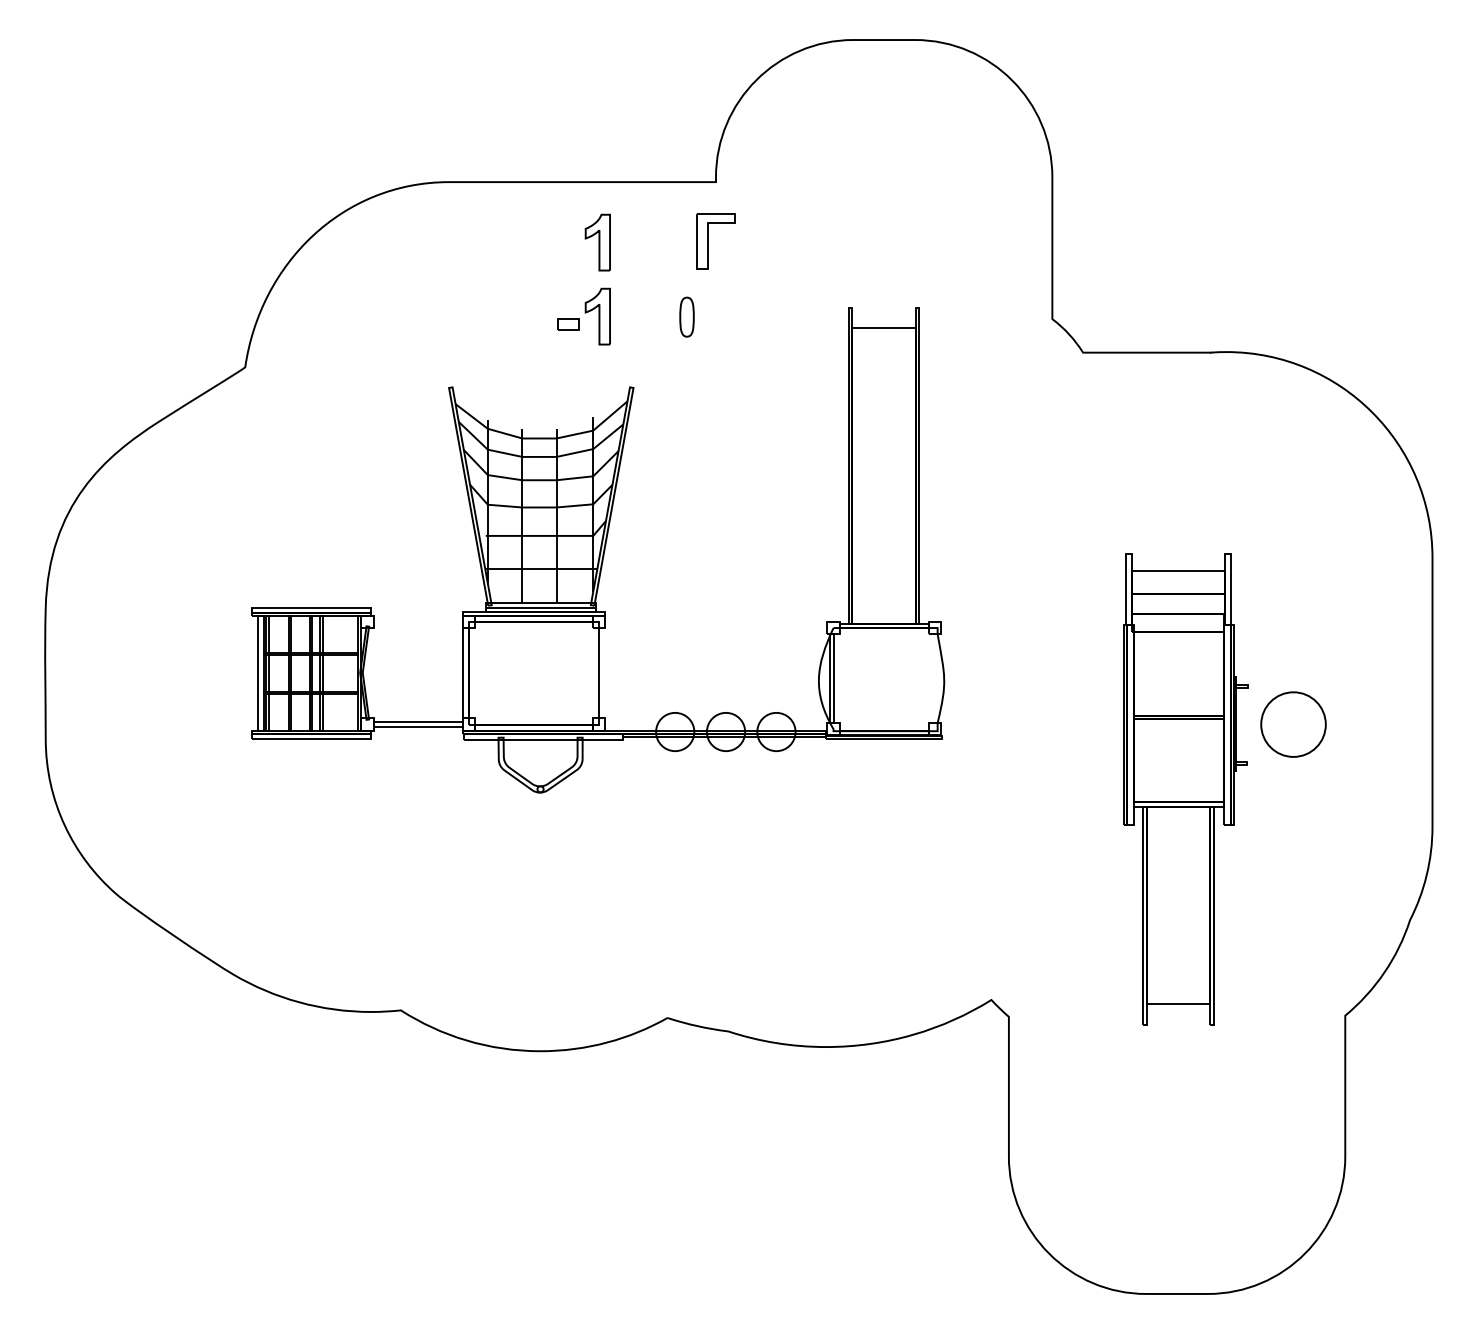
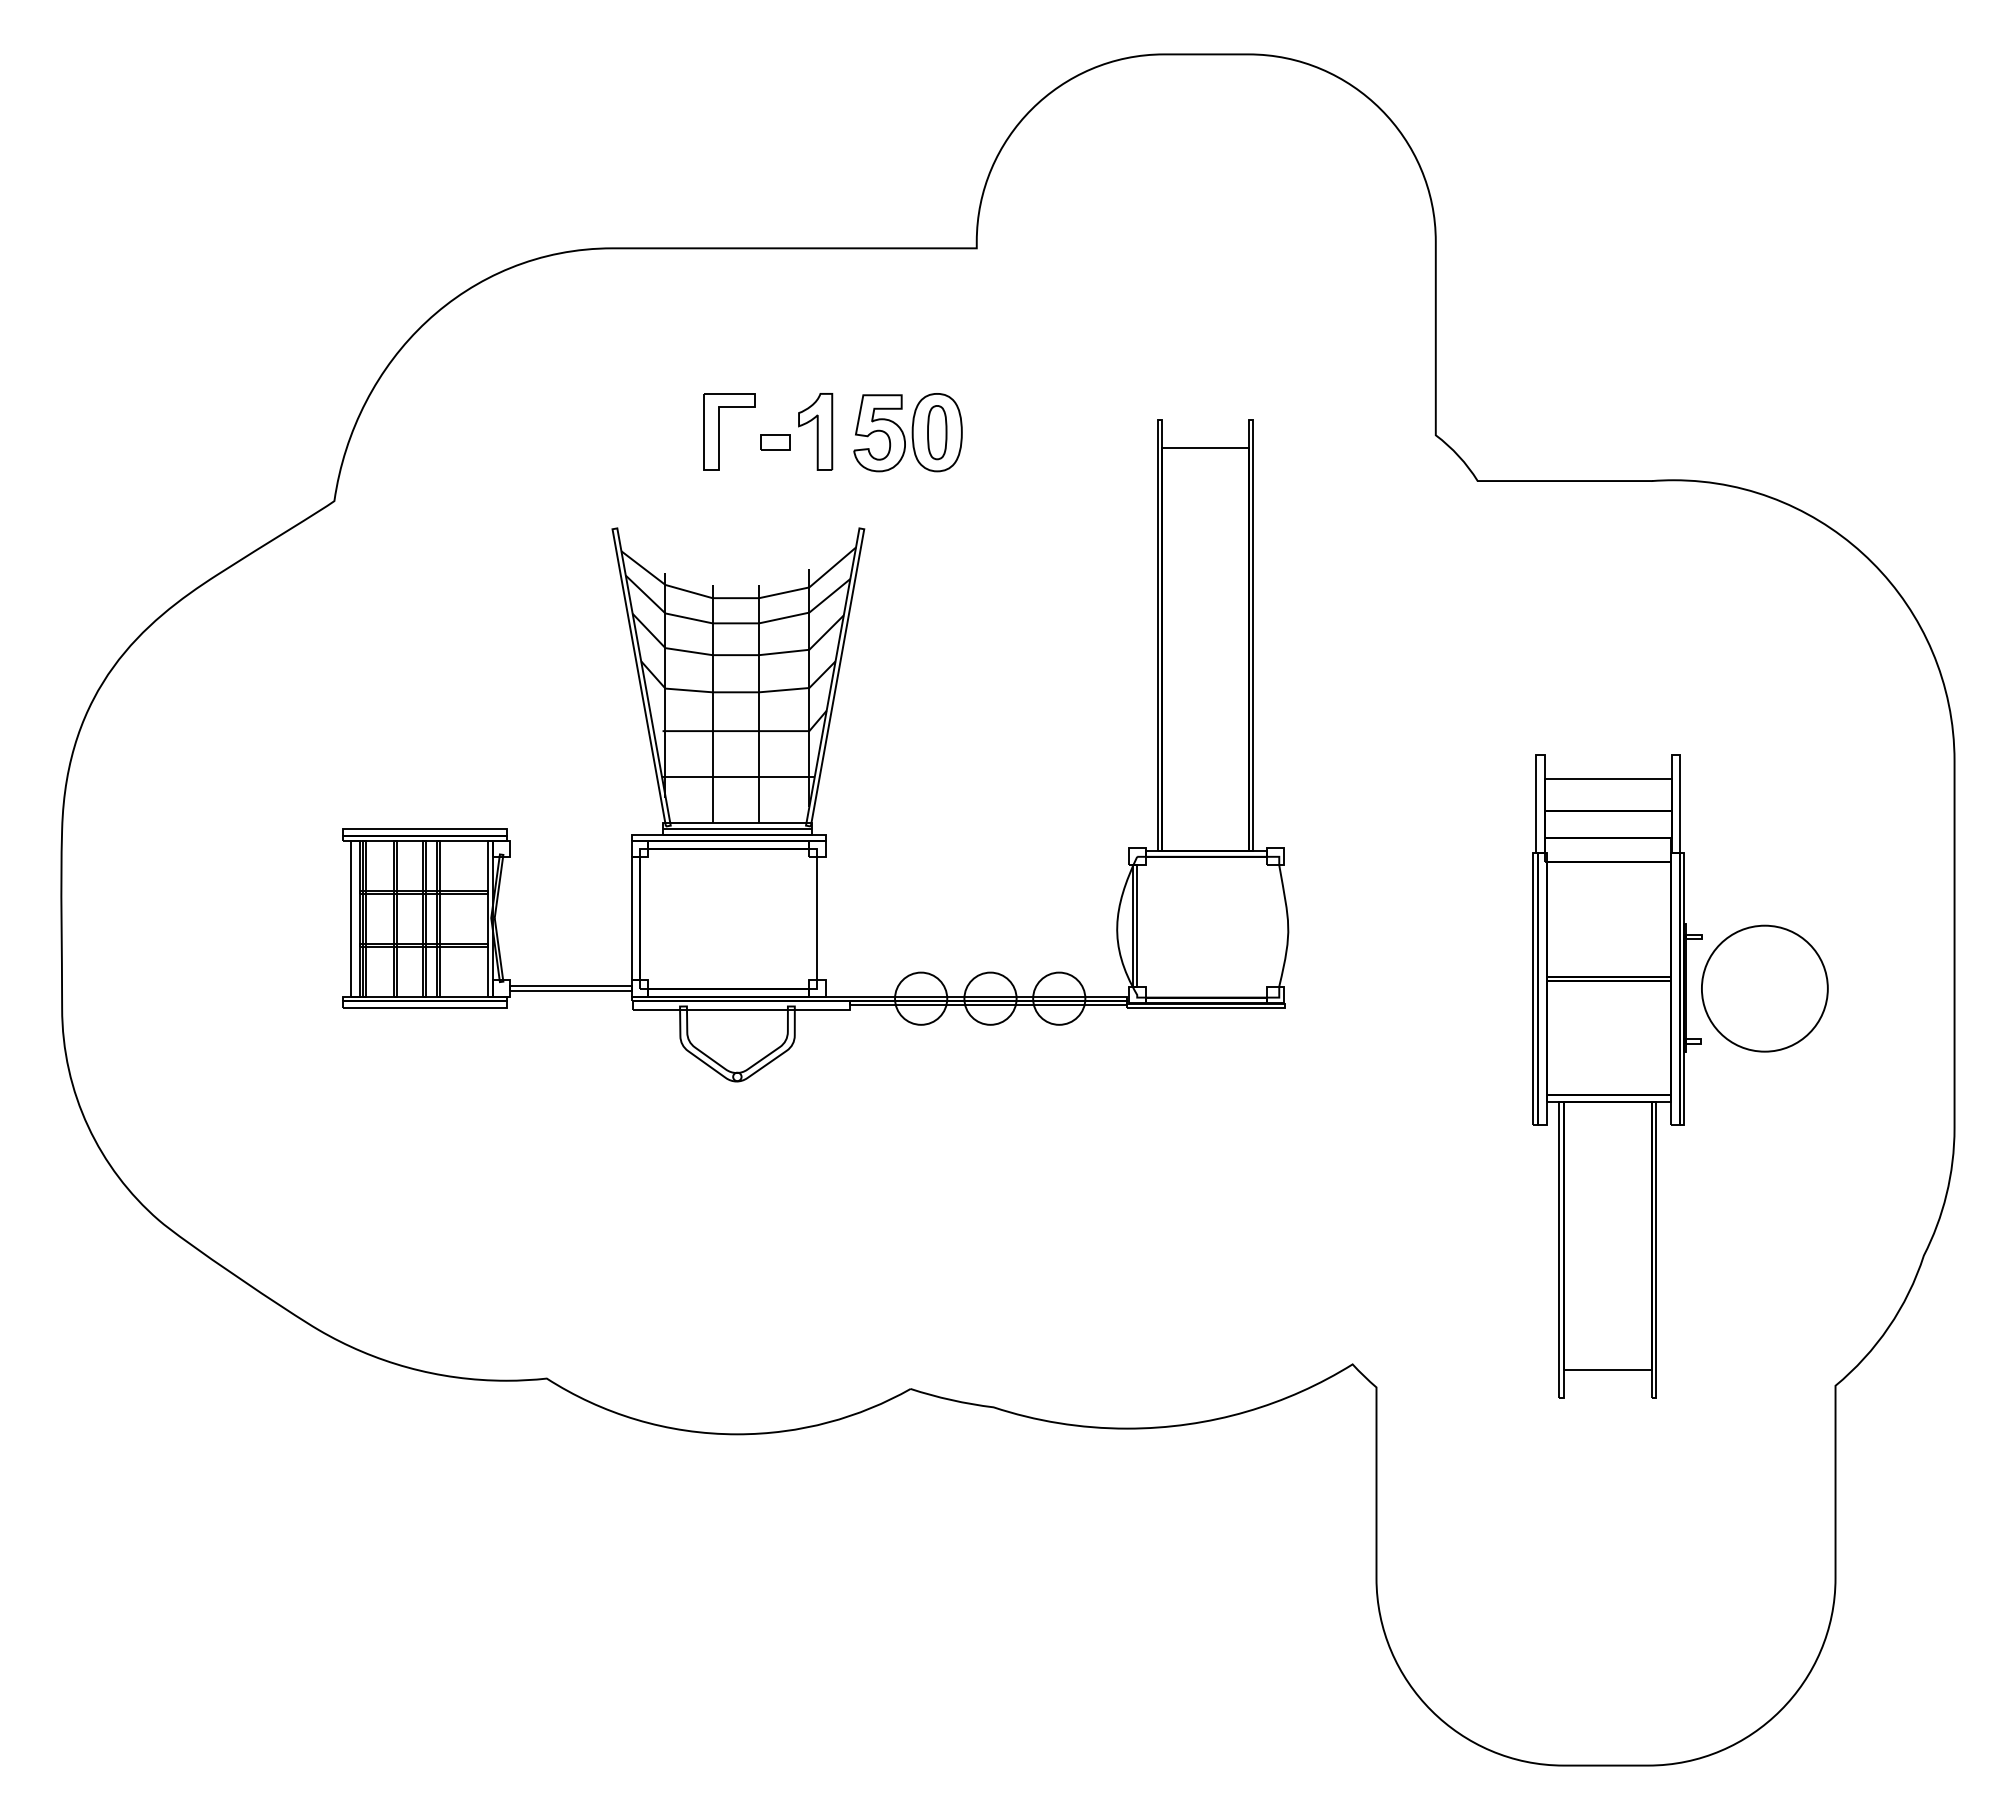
part: (708, 240) -> (719, 431), moved
part: (597, 242) -> (815, 330), removed
part: (665, 317) -> (907, 432), added
part: (1293, 724) -> (1764, 988), size x1.43

